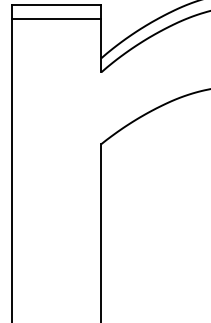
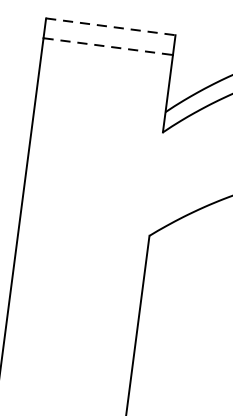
line: (56, 4) -> (110, 26), solid -> dashed
line: (56, 18) -> (108, 46), solid -> dashed

